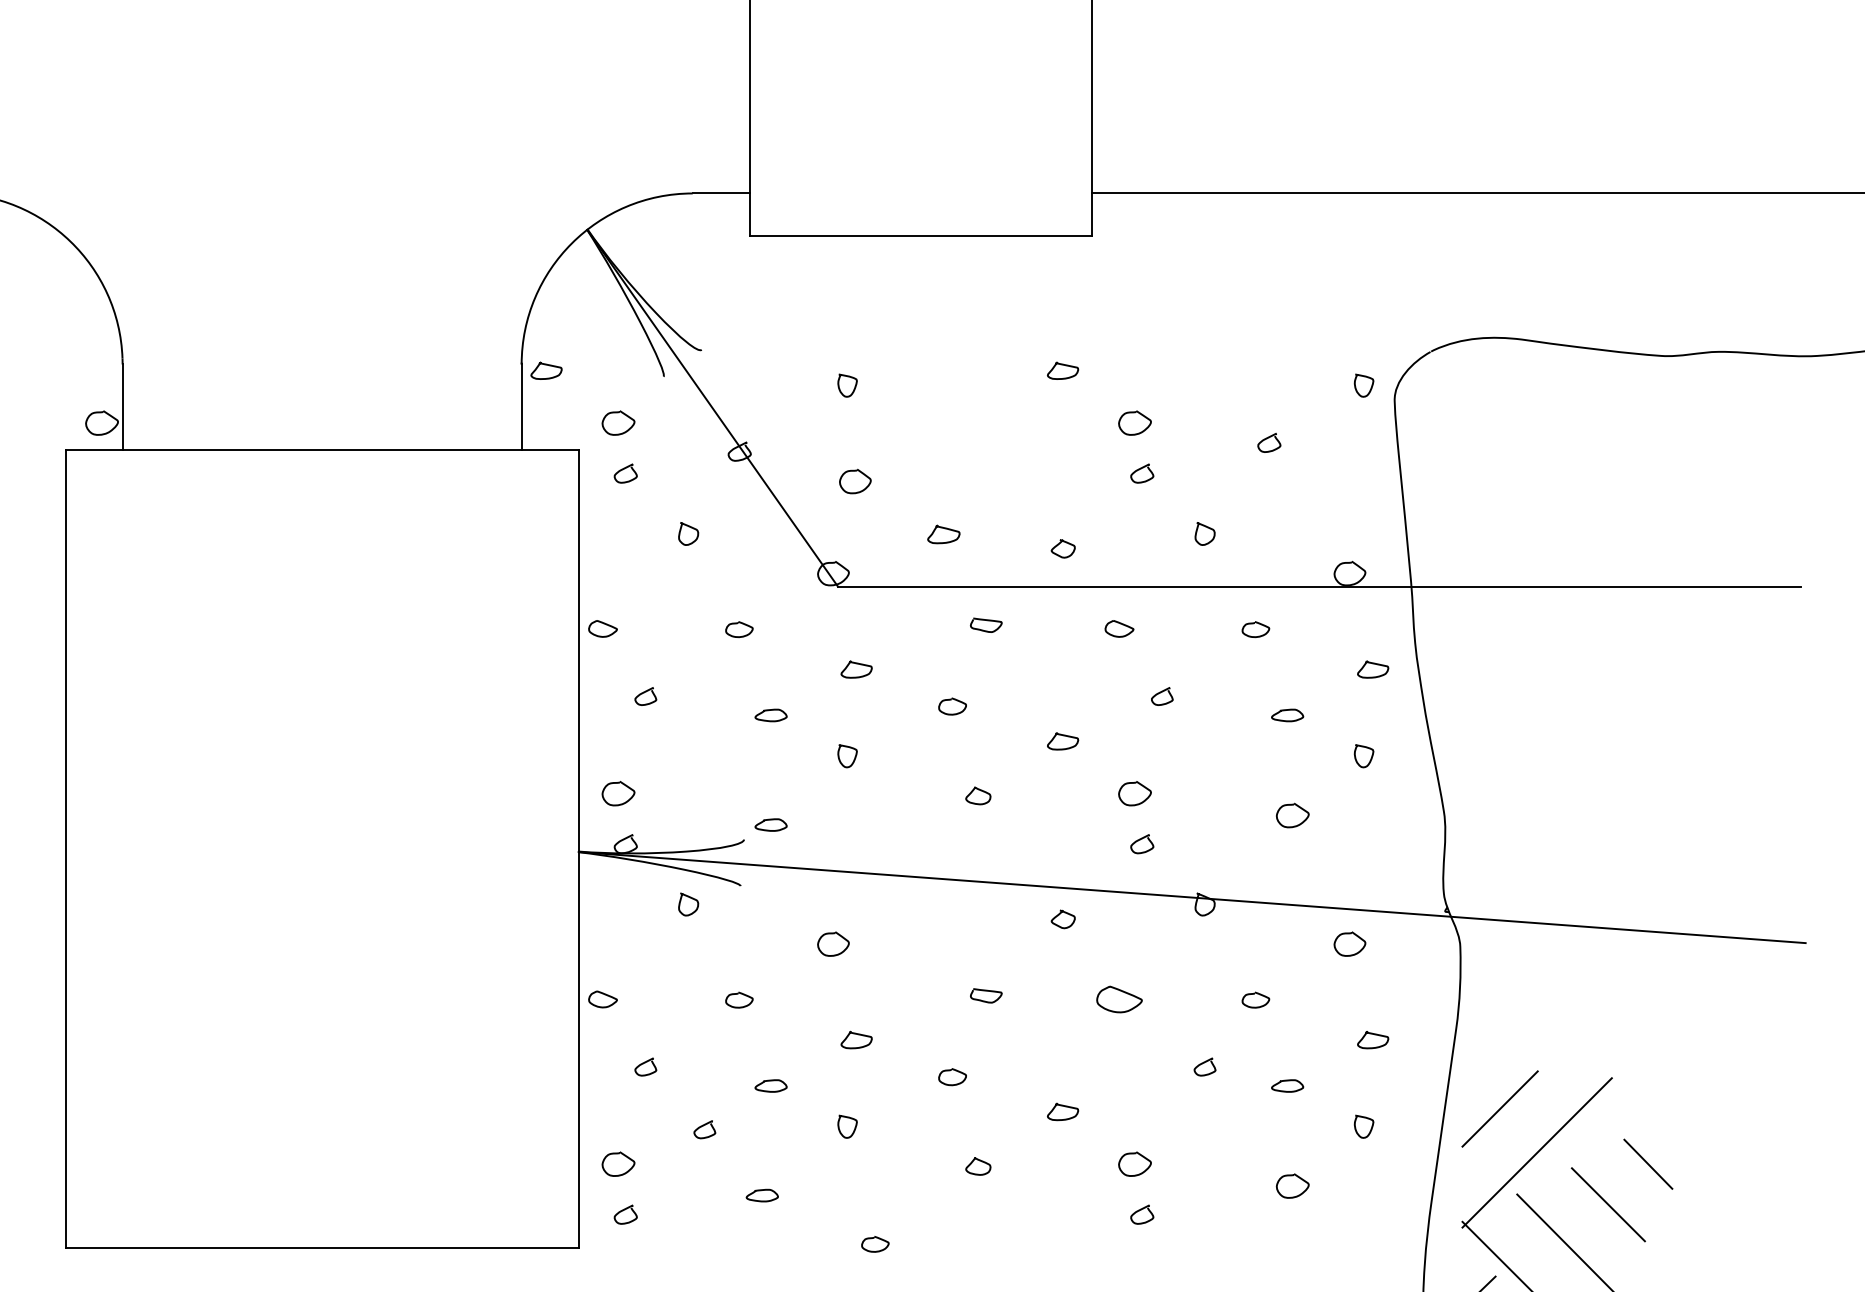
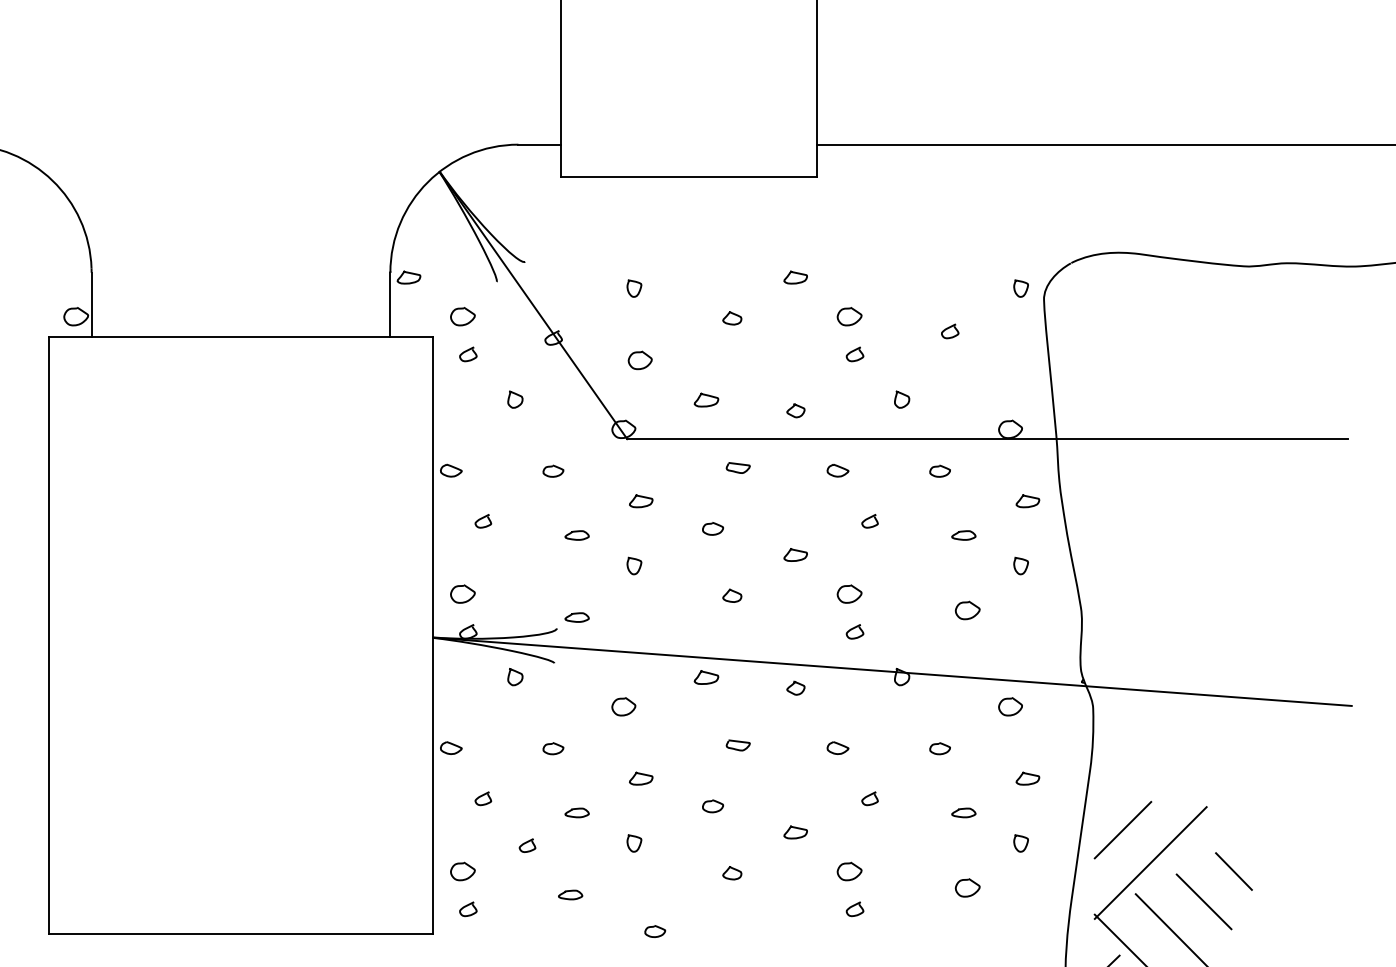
curve: (981, 421) -> (734, 315), added
curve: (943, 899) -> (706, 673), added
part: (1118, 998) -> (837, 747), size x0.62
curve: (1204, 1064) -> (869, 796), moved

